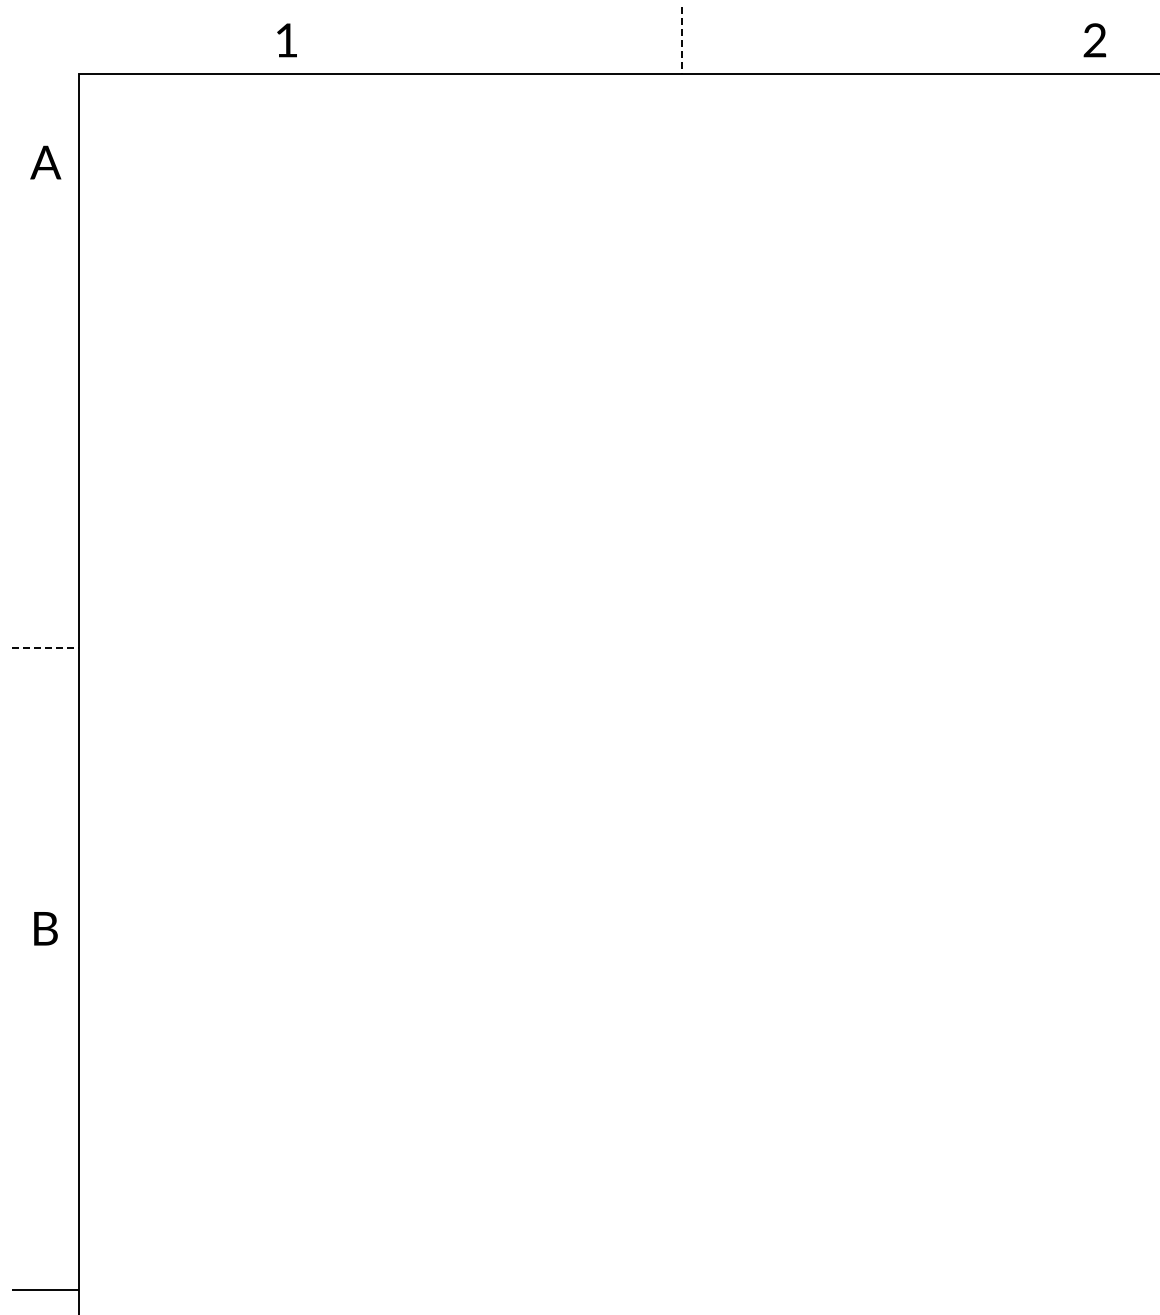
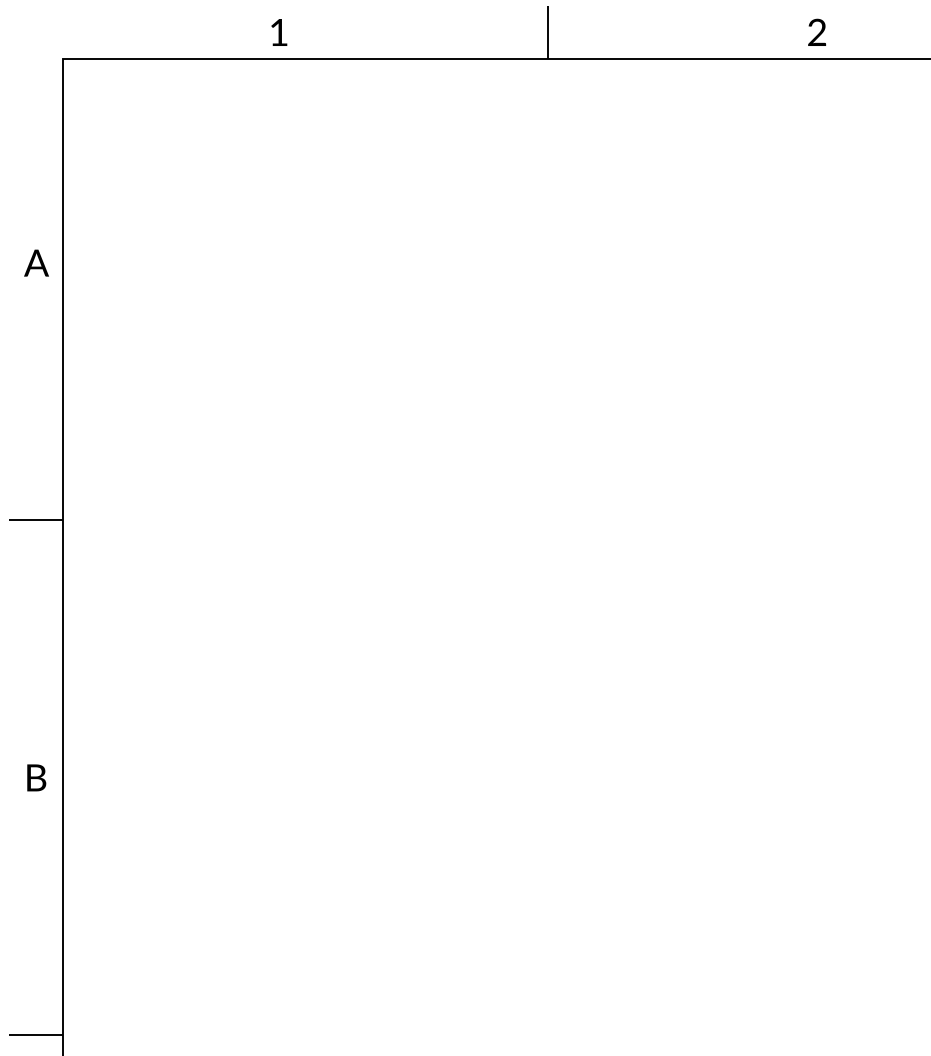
text: (286, 40) -> (278, 32), moved
line: (682, 40) -> (547, 32), dashed -> solid
text: (1094, 40) -> (816, 32), moved
text: (45, 162) -> (36, 263), moved
line: (46, 648) -> (37, 520), dashed -> solid
text: (45, 928) -> (36, 777), moved

